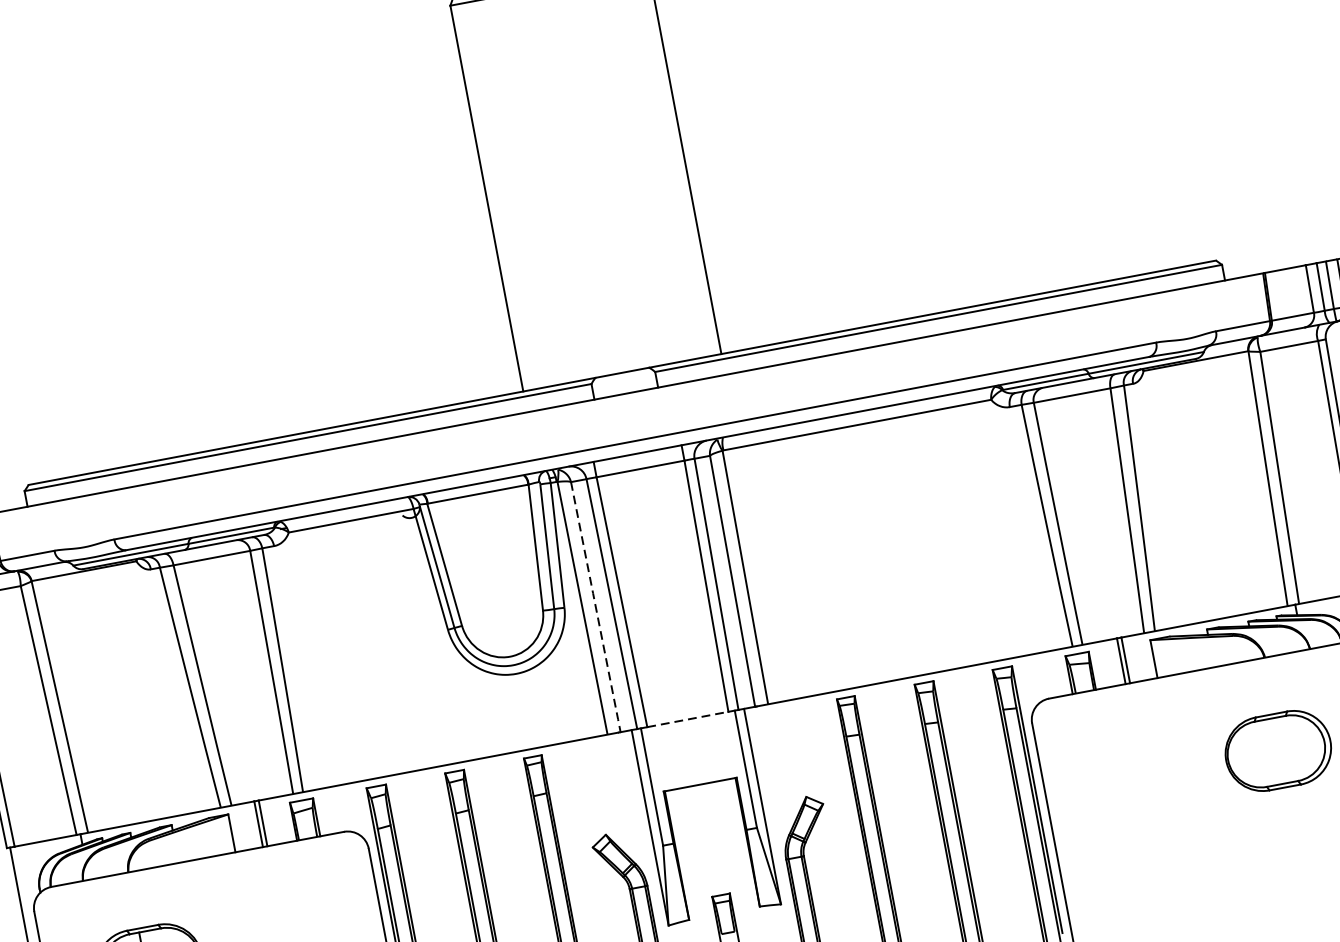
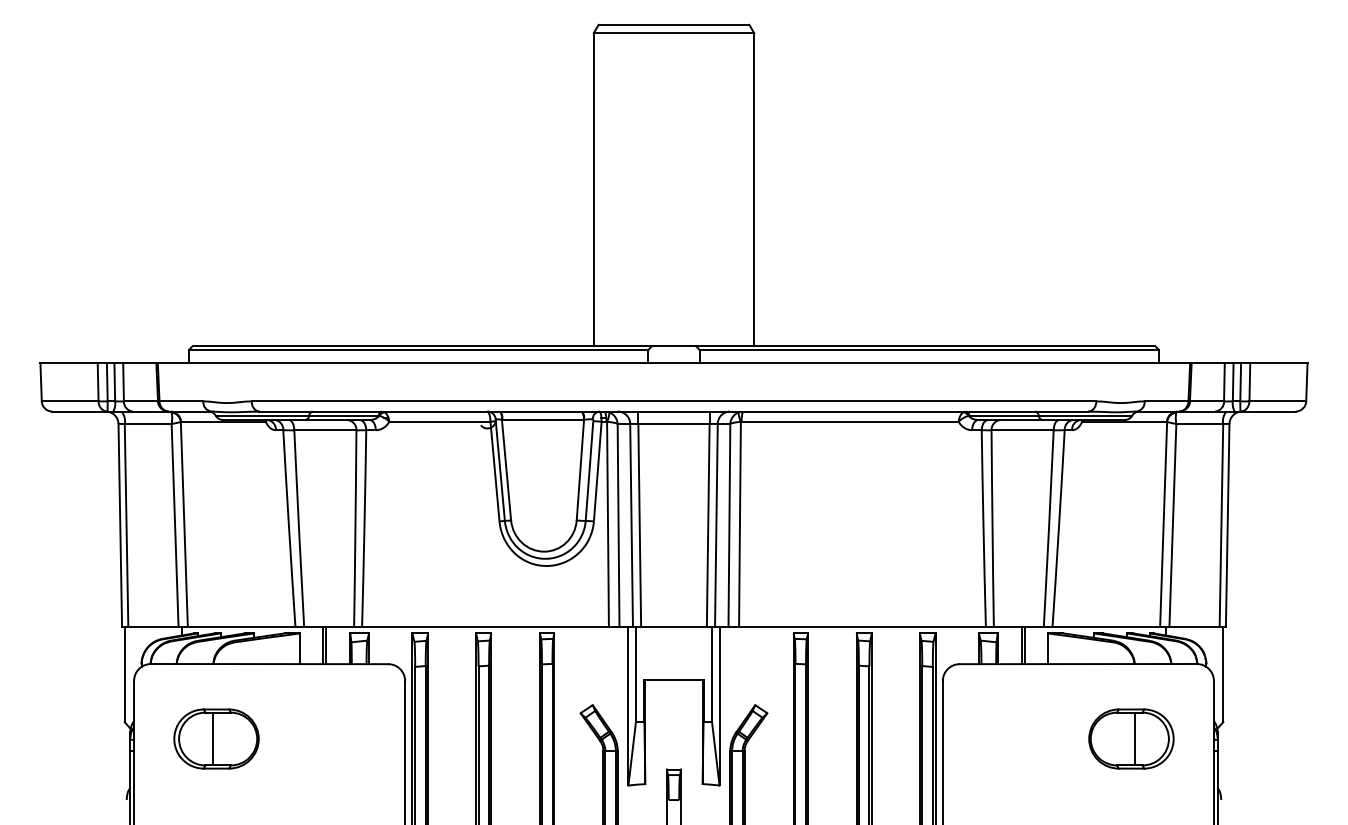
line: (595, 608) -> (618, 526), dashed -> solid
line: (688, 719) -> (674, 627), dashed -> solid
line: (1282, 749) -> (1134, 738), added

